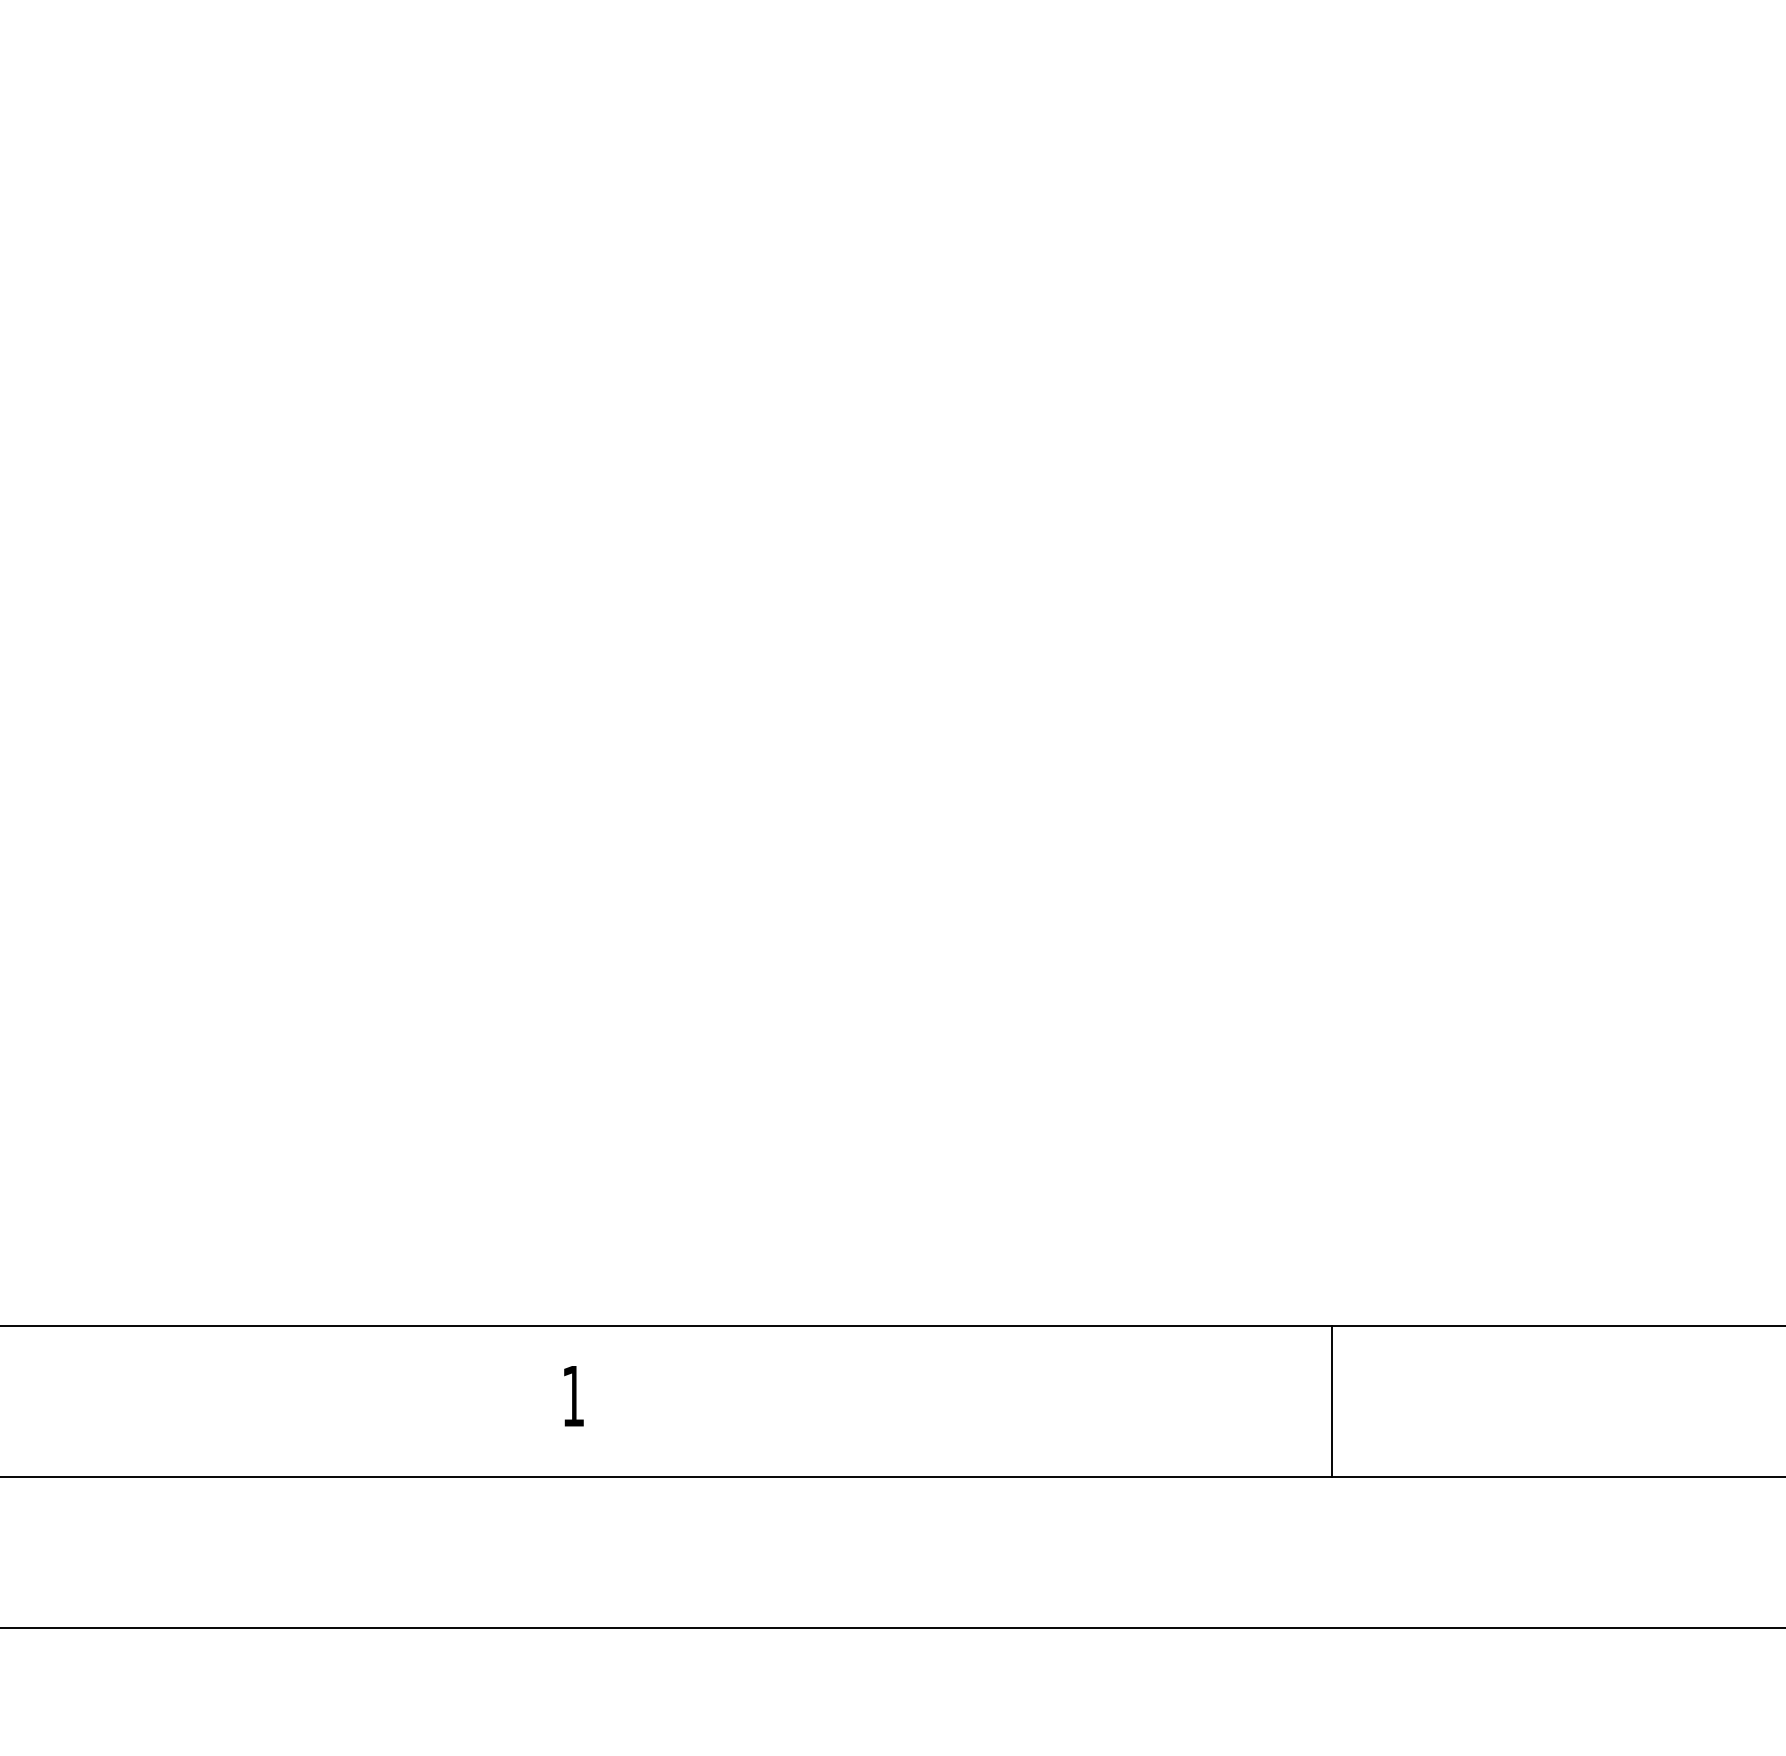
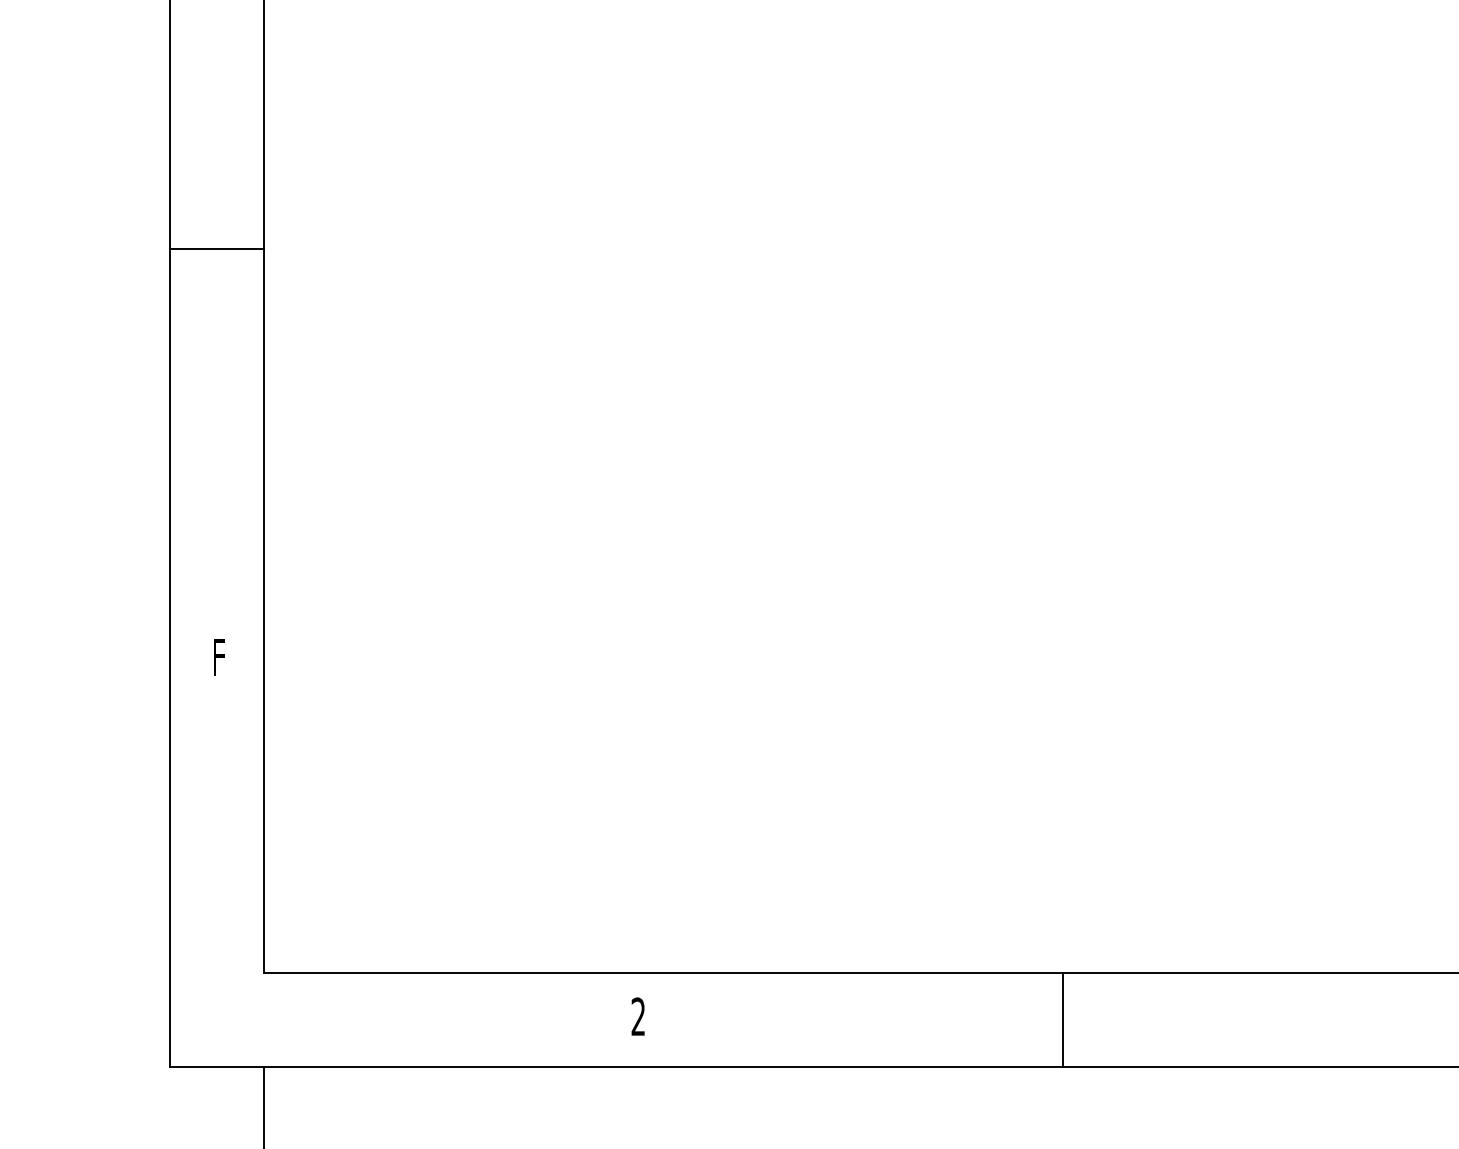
text: (571, 1395) -> (637, 1016), 1 -> 2
line: (1331, 1400) -> (1062, 1019), moved

